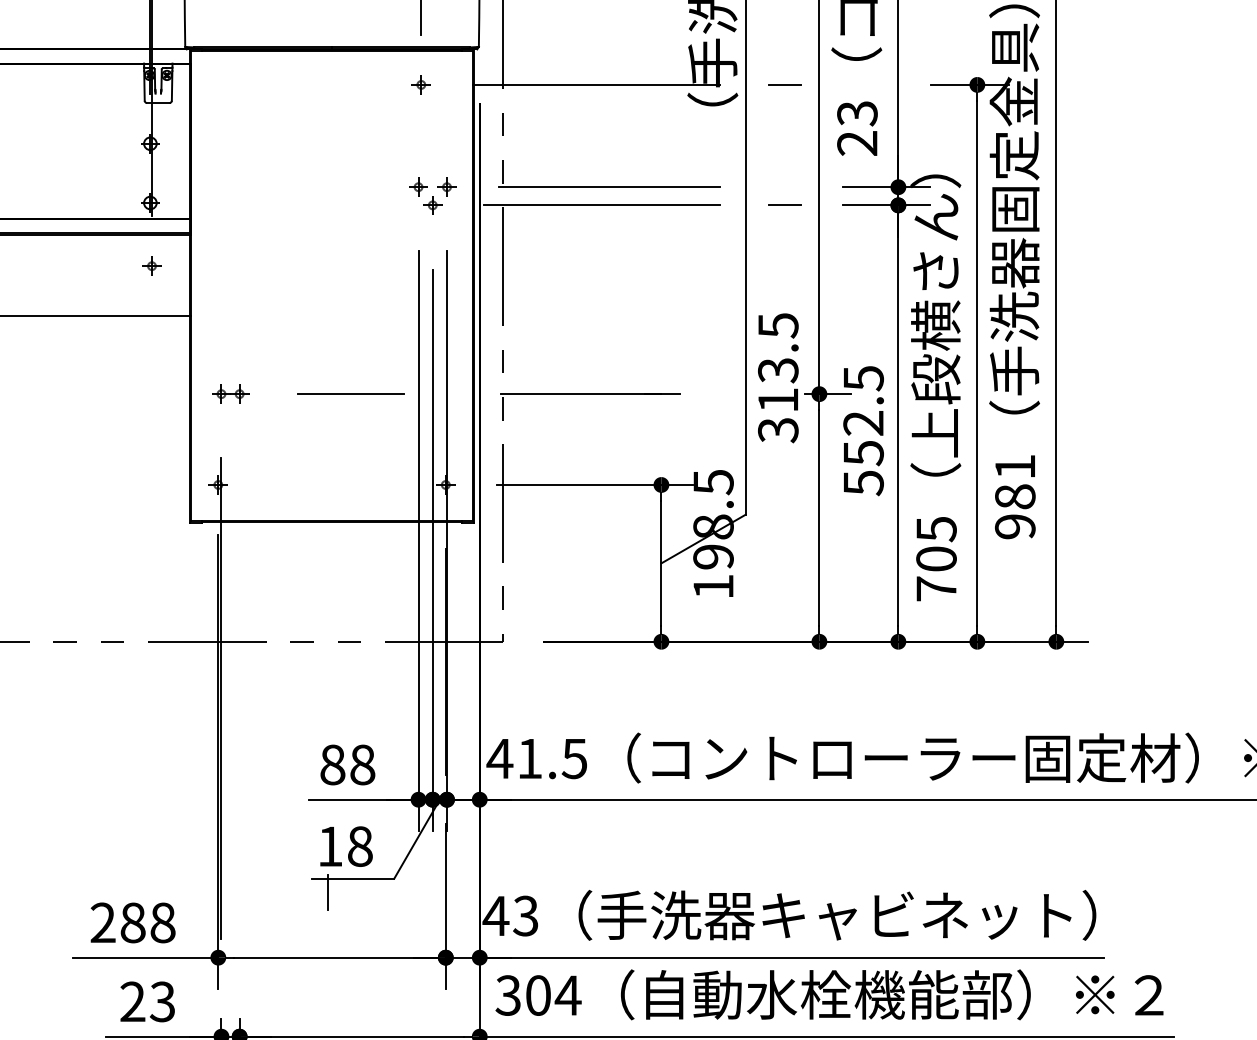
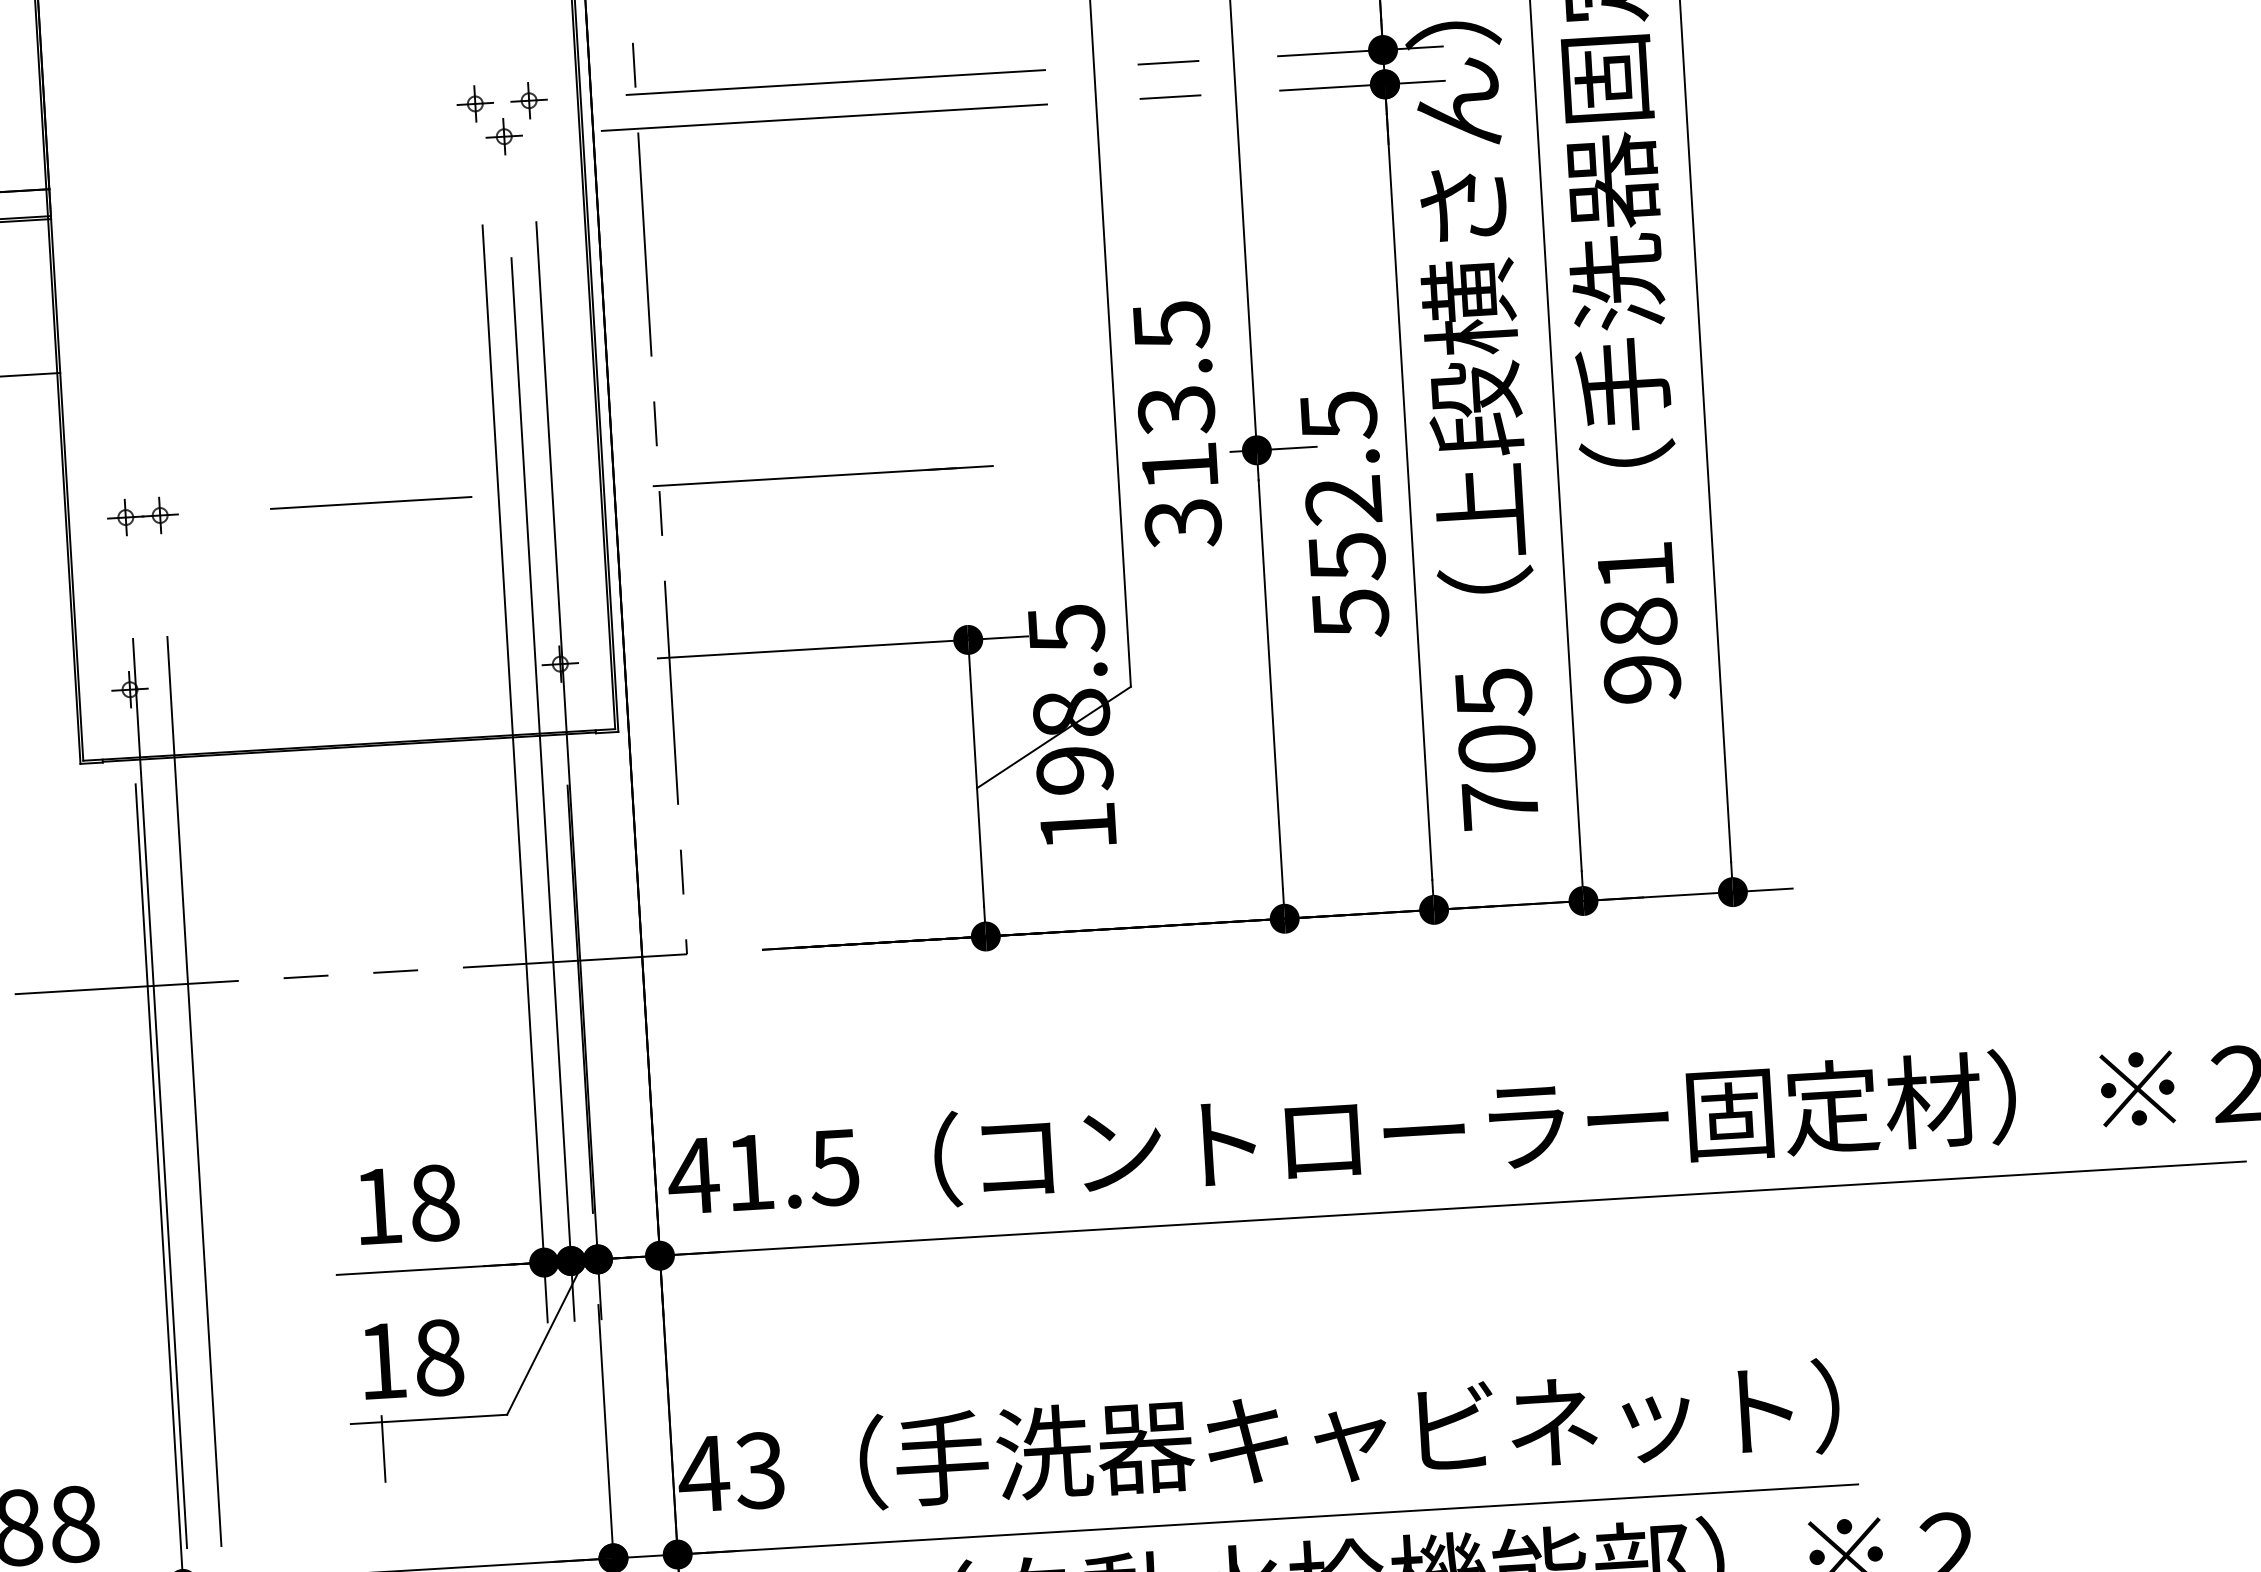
line: (784, 187) -> (1167, 63), added
line: (239, 698) -> (194, 1091), added
text: (332, 764) -> (377, 1205), 88 -> 18

